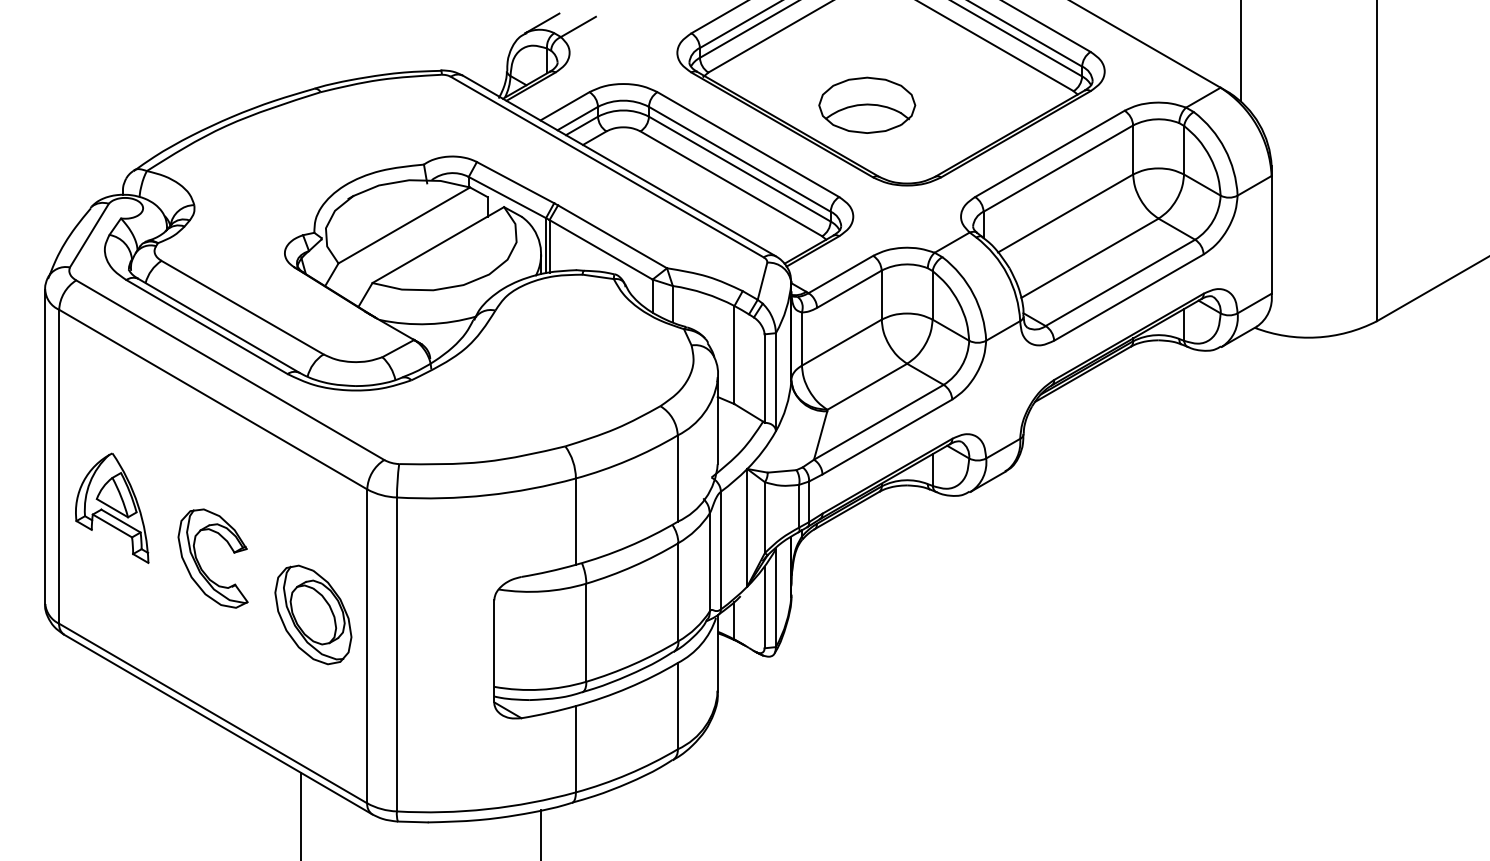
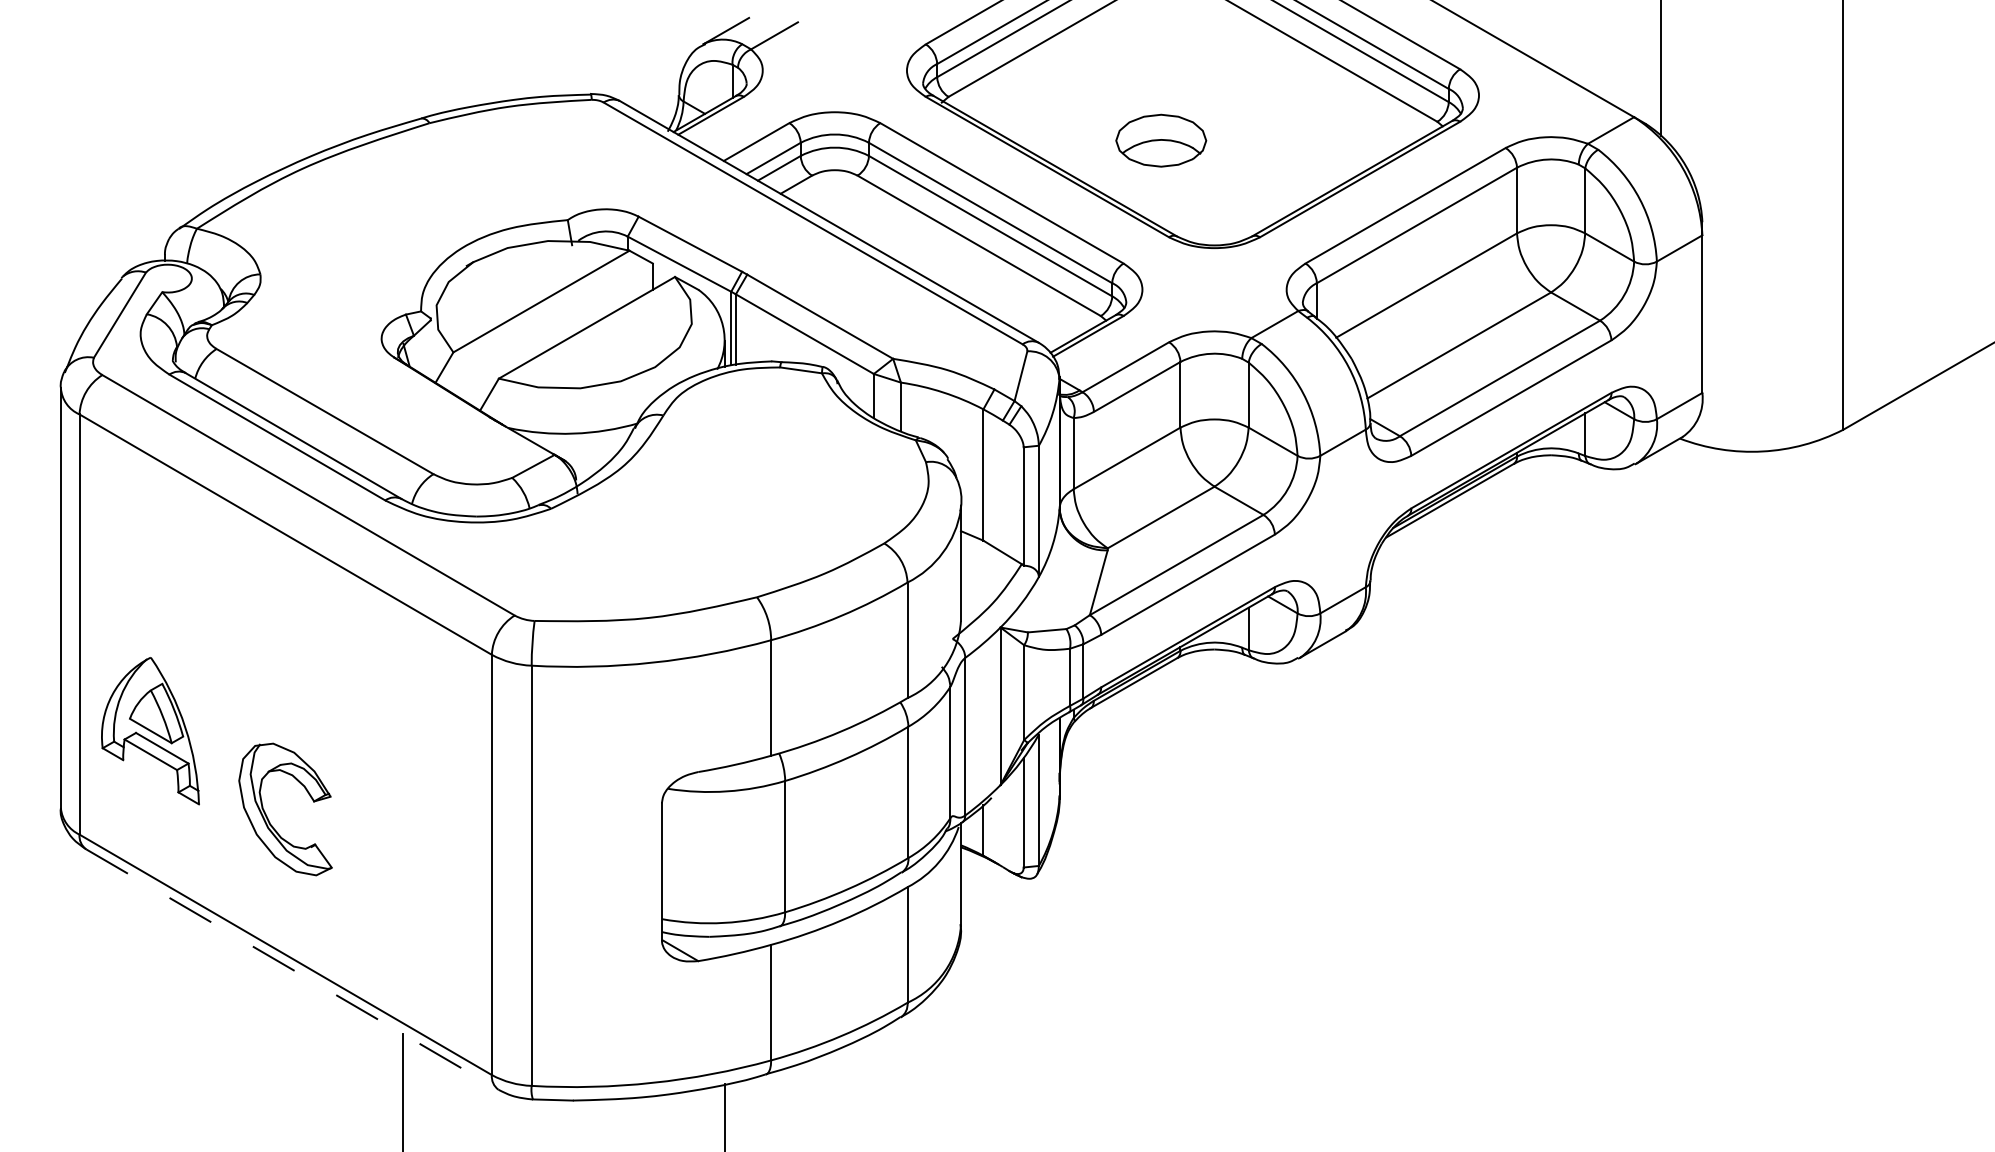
part: (867, 105) -> (1161, 140), size x0.7
part: (112, 508) -> (150, 731), moved
part: (200, 565) -> (268, 818), moved
part: (313, 614) -> (419, 822), removed
line: (218, 724) -> (292, 969), solid -> dashed

